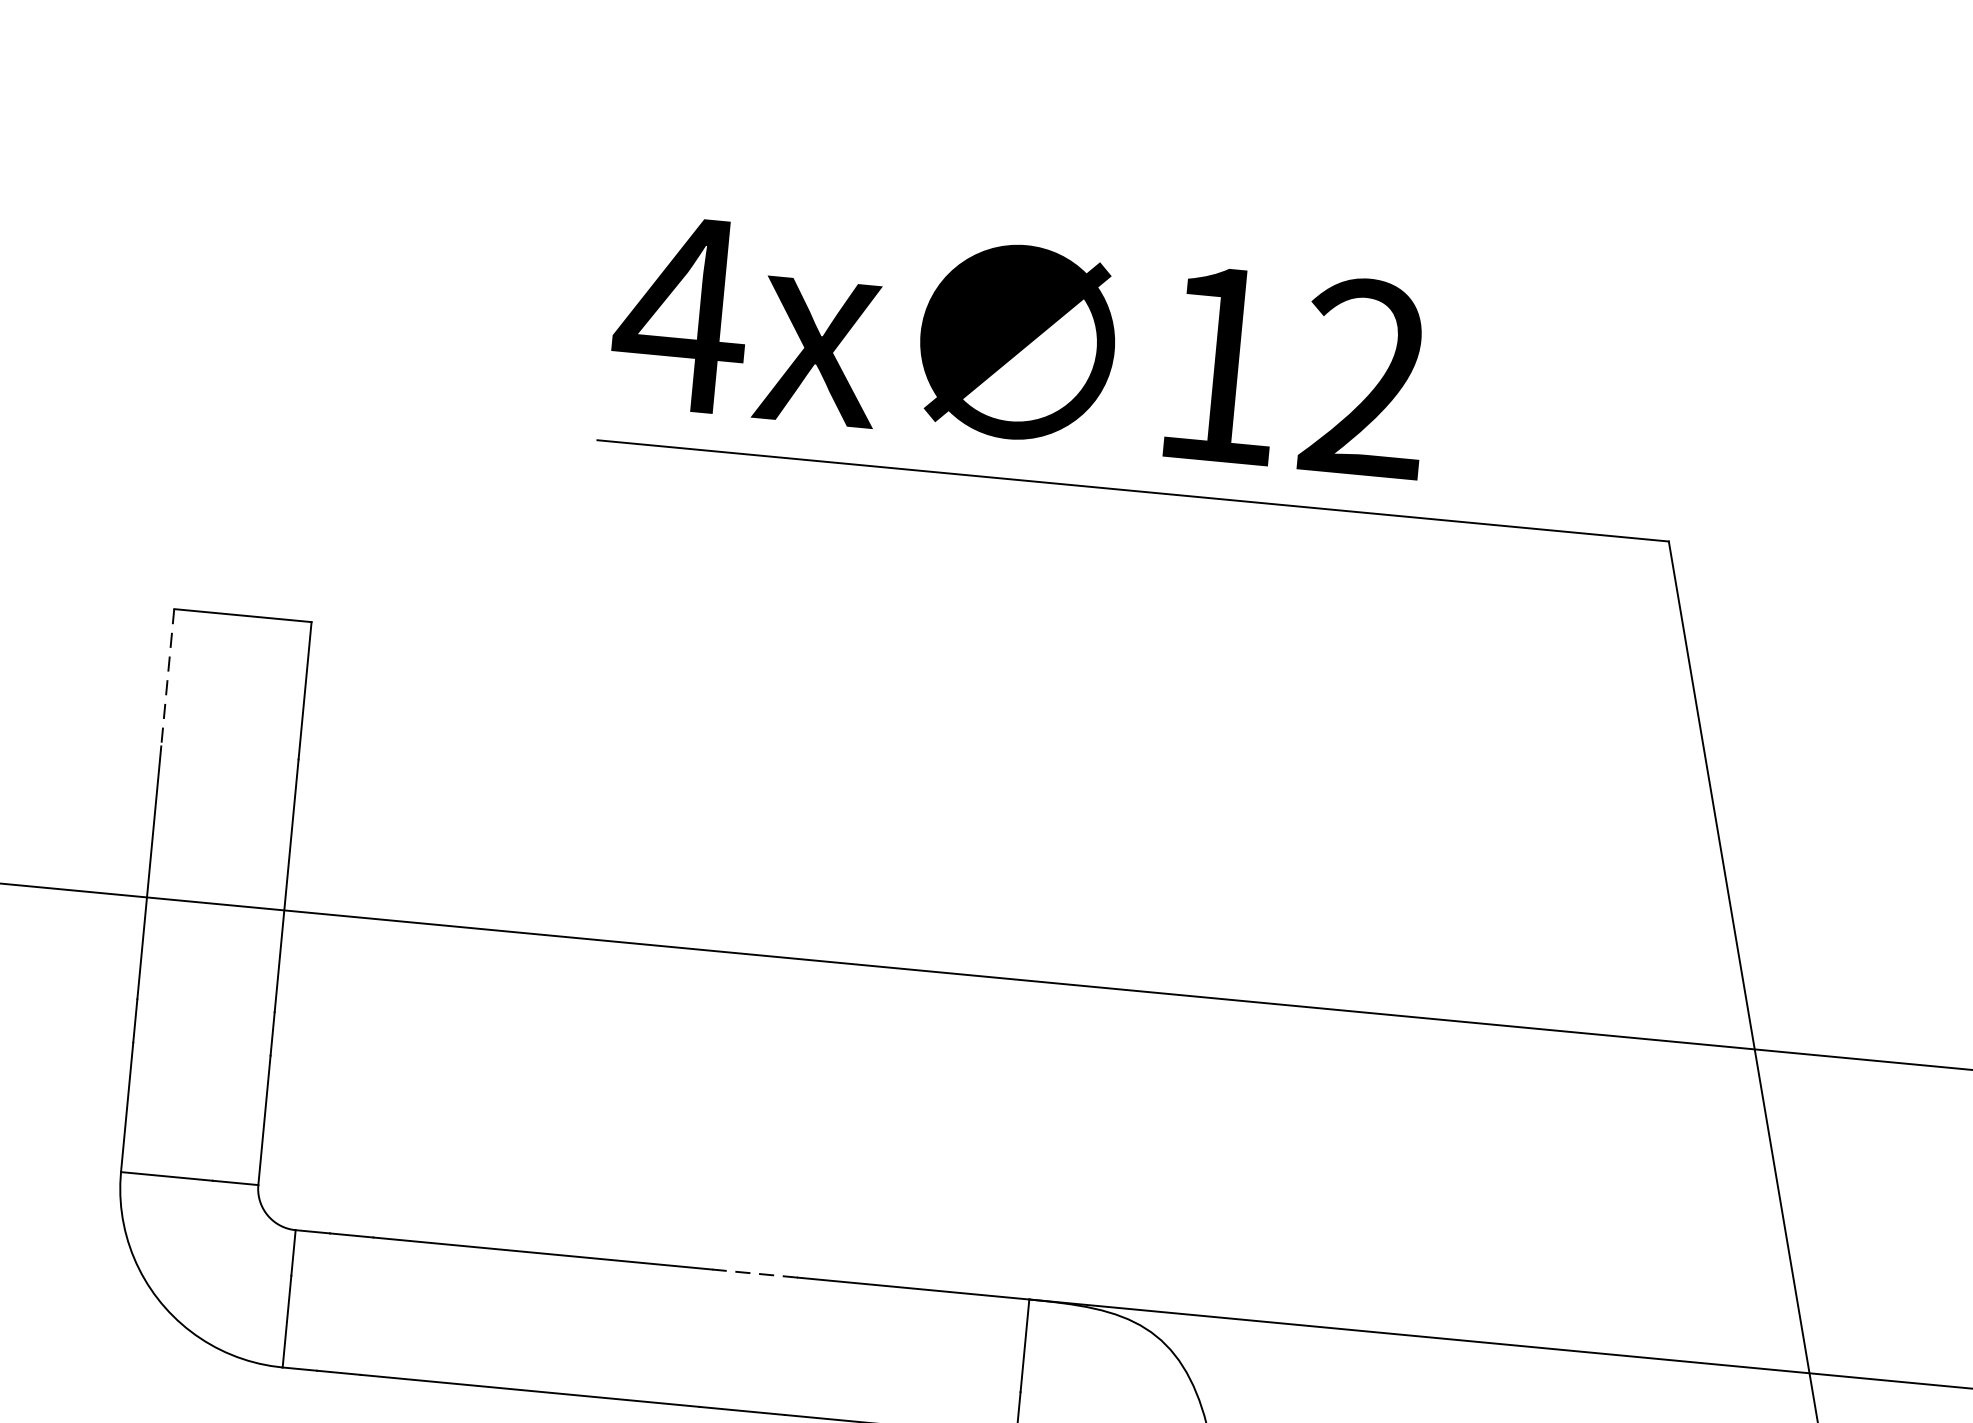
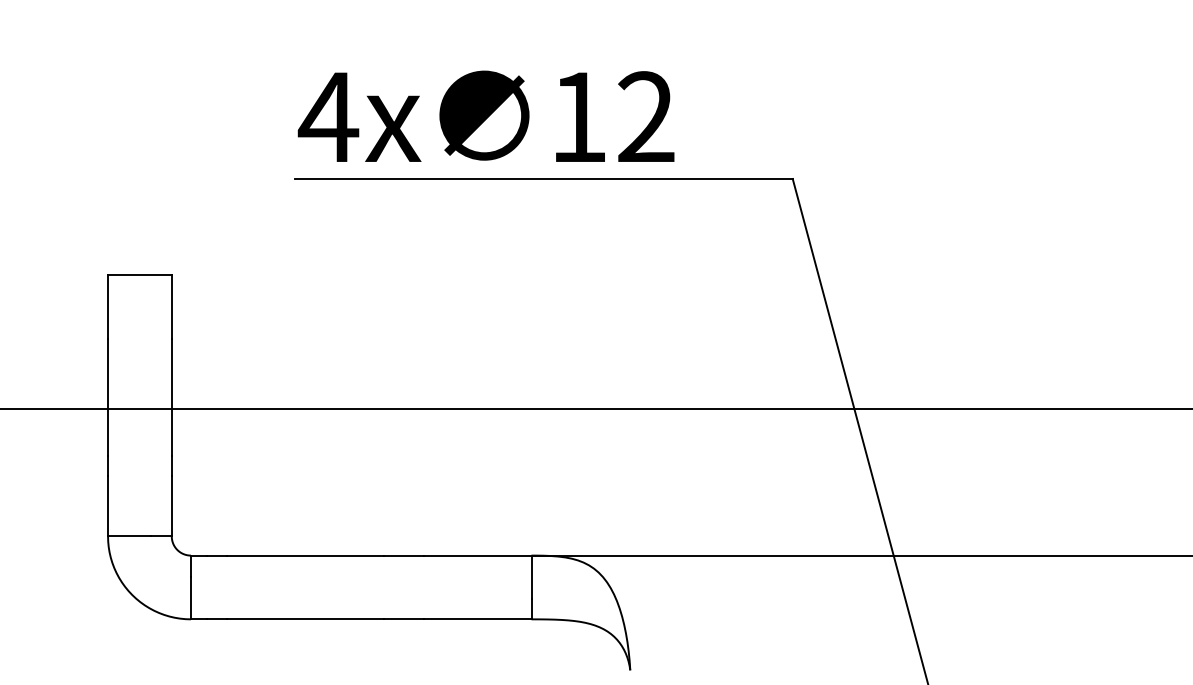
line: (168, 678) -> (108, 307), dashed -> solid
line: (755, 1273) -> (404, 555), dashed -> solid

